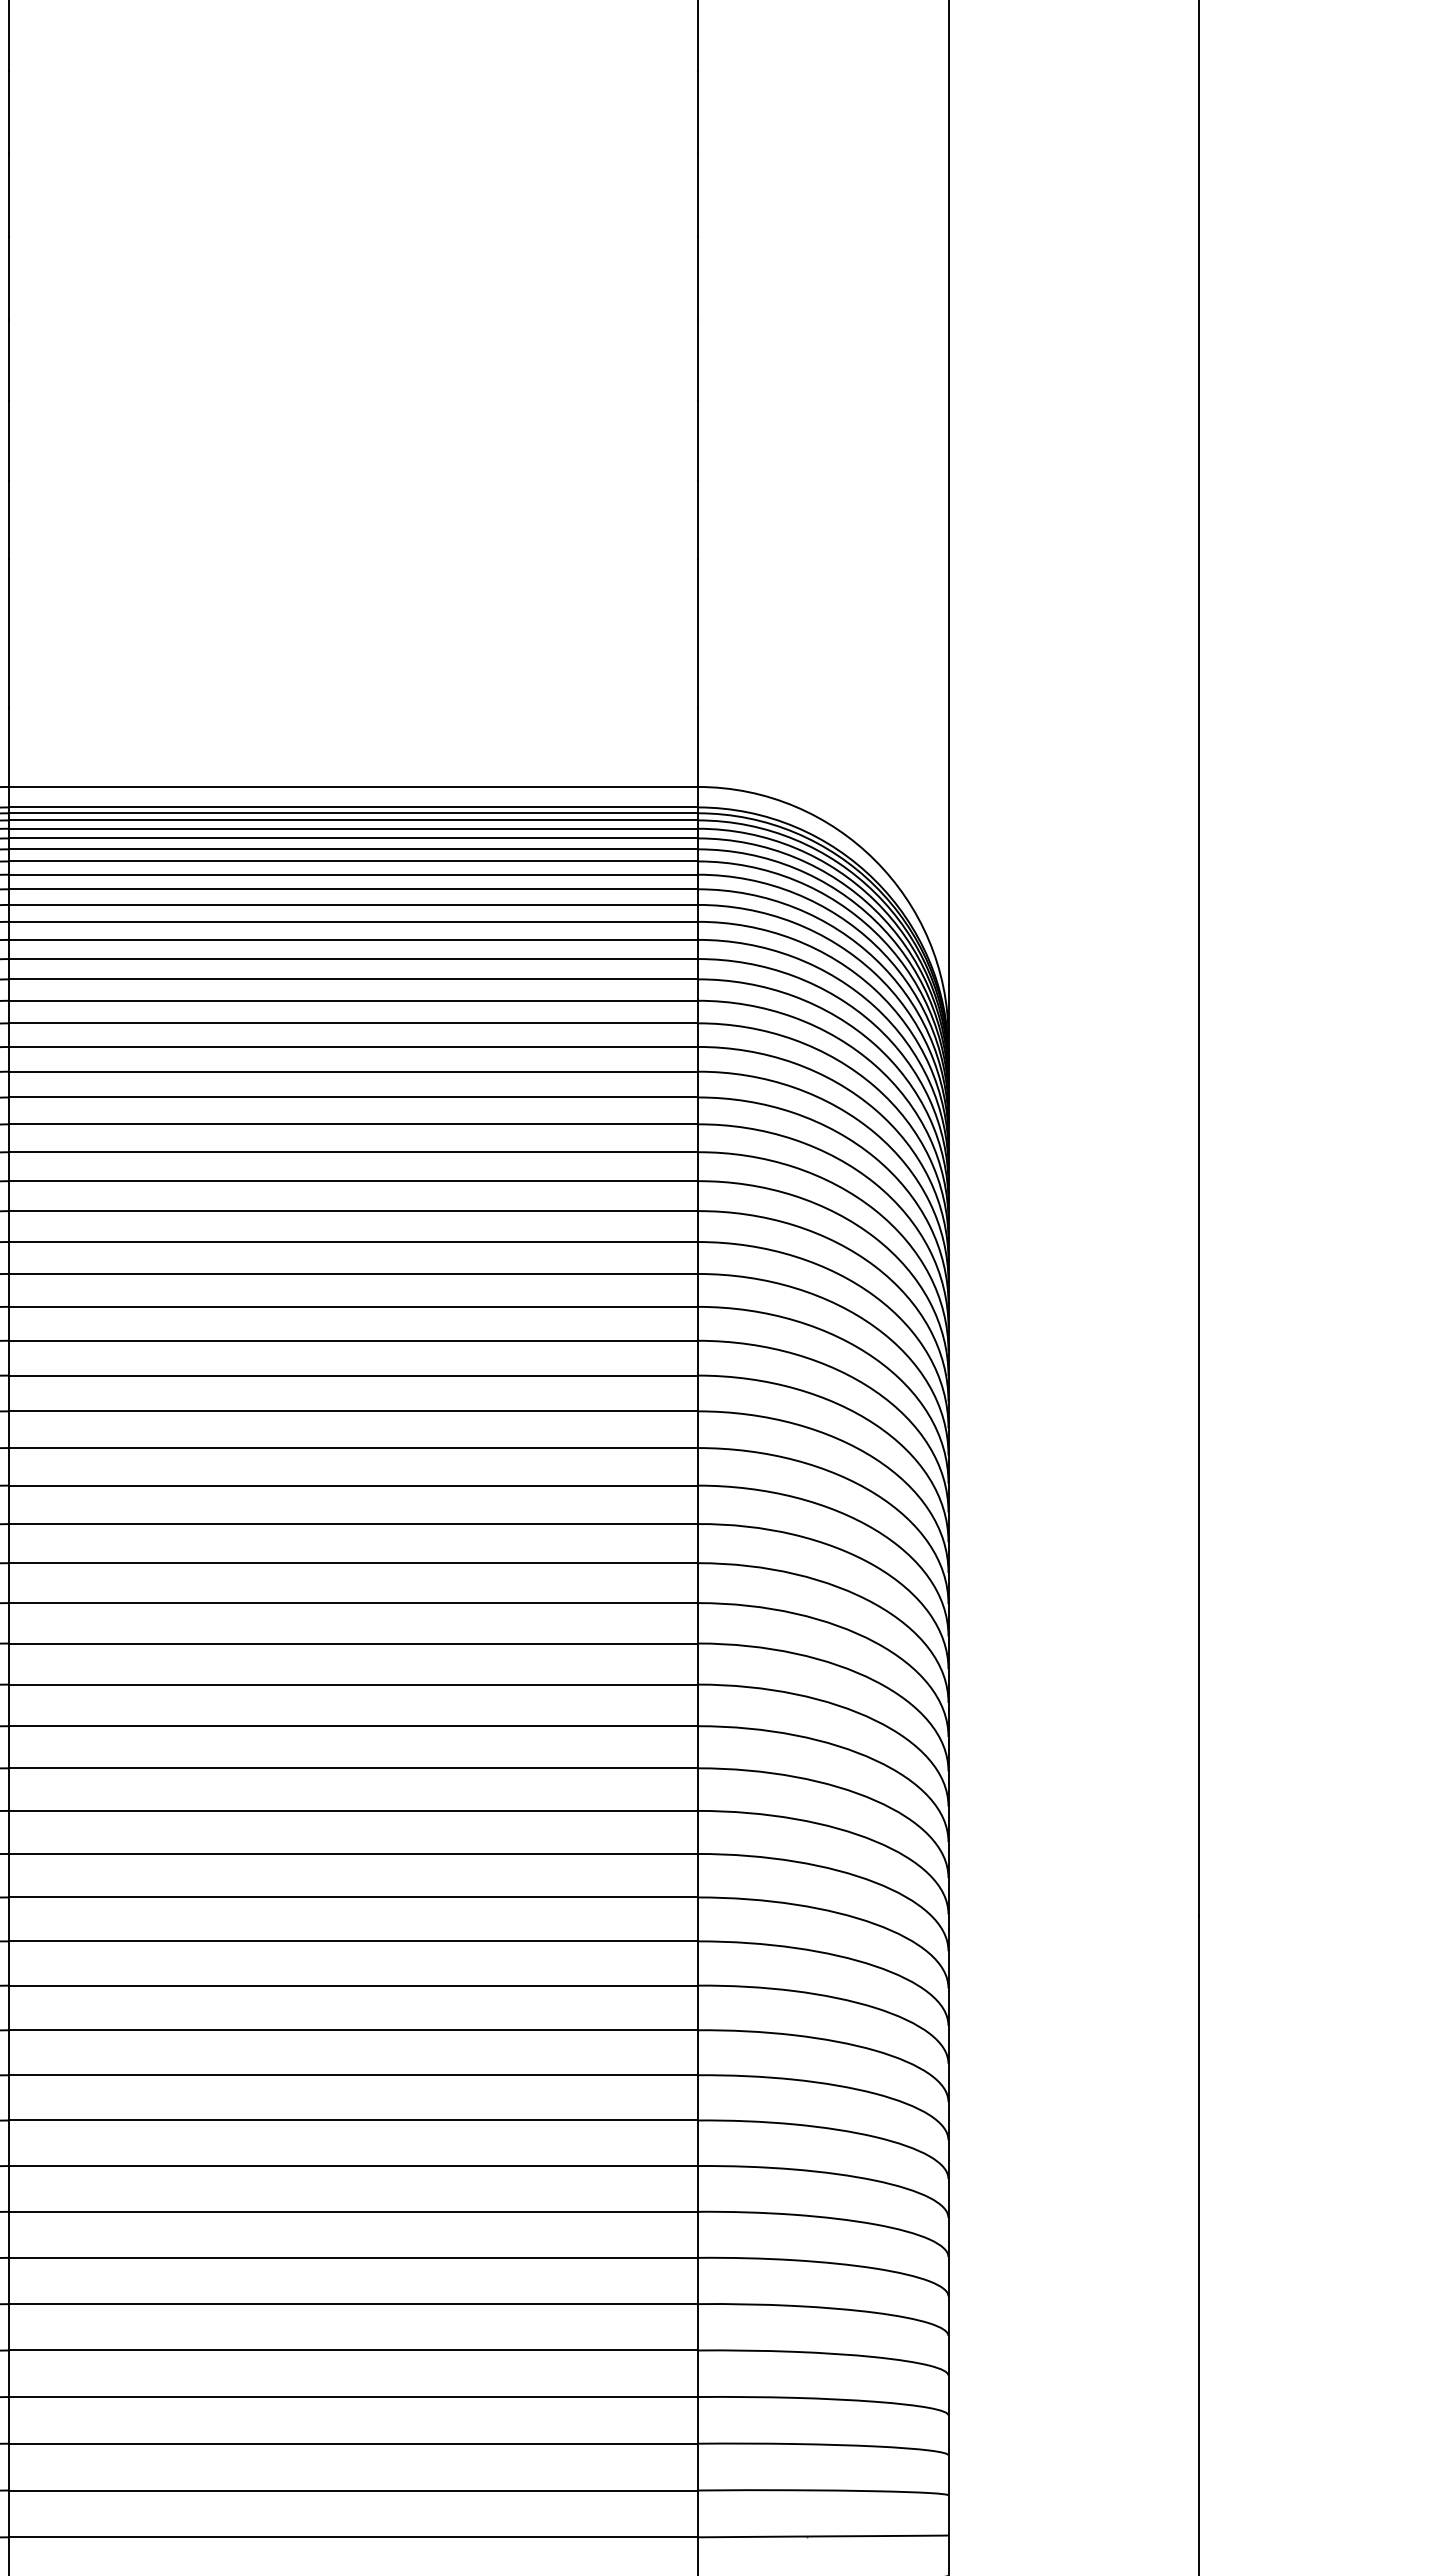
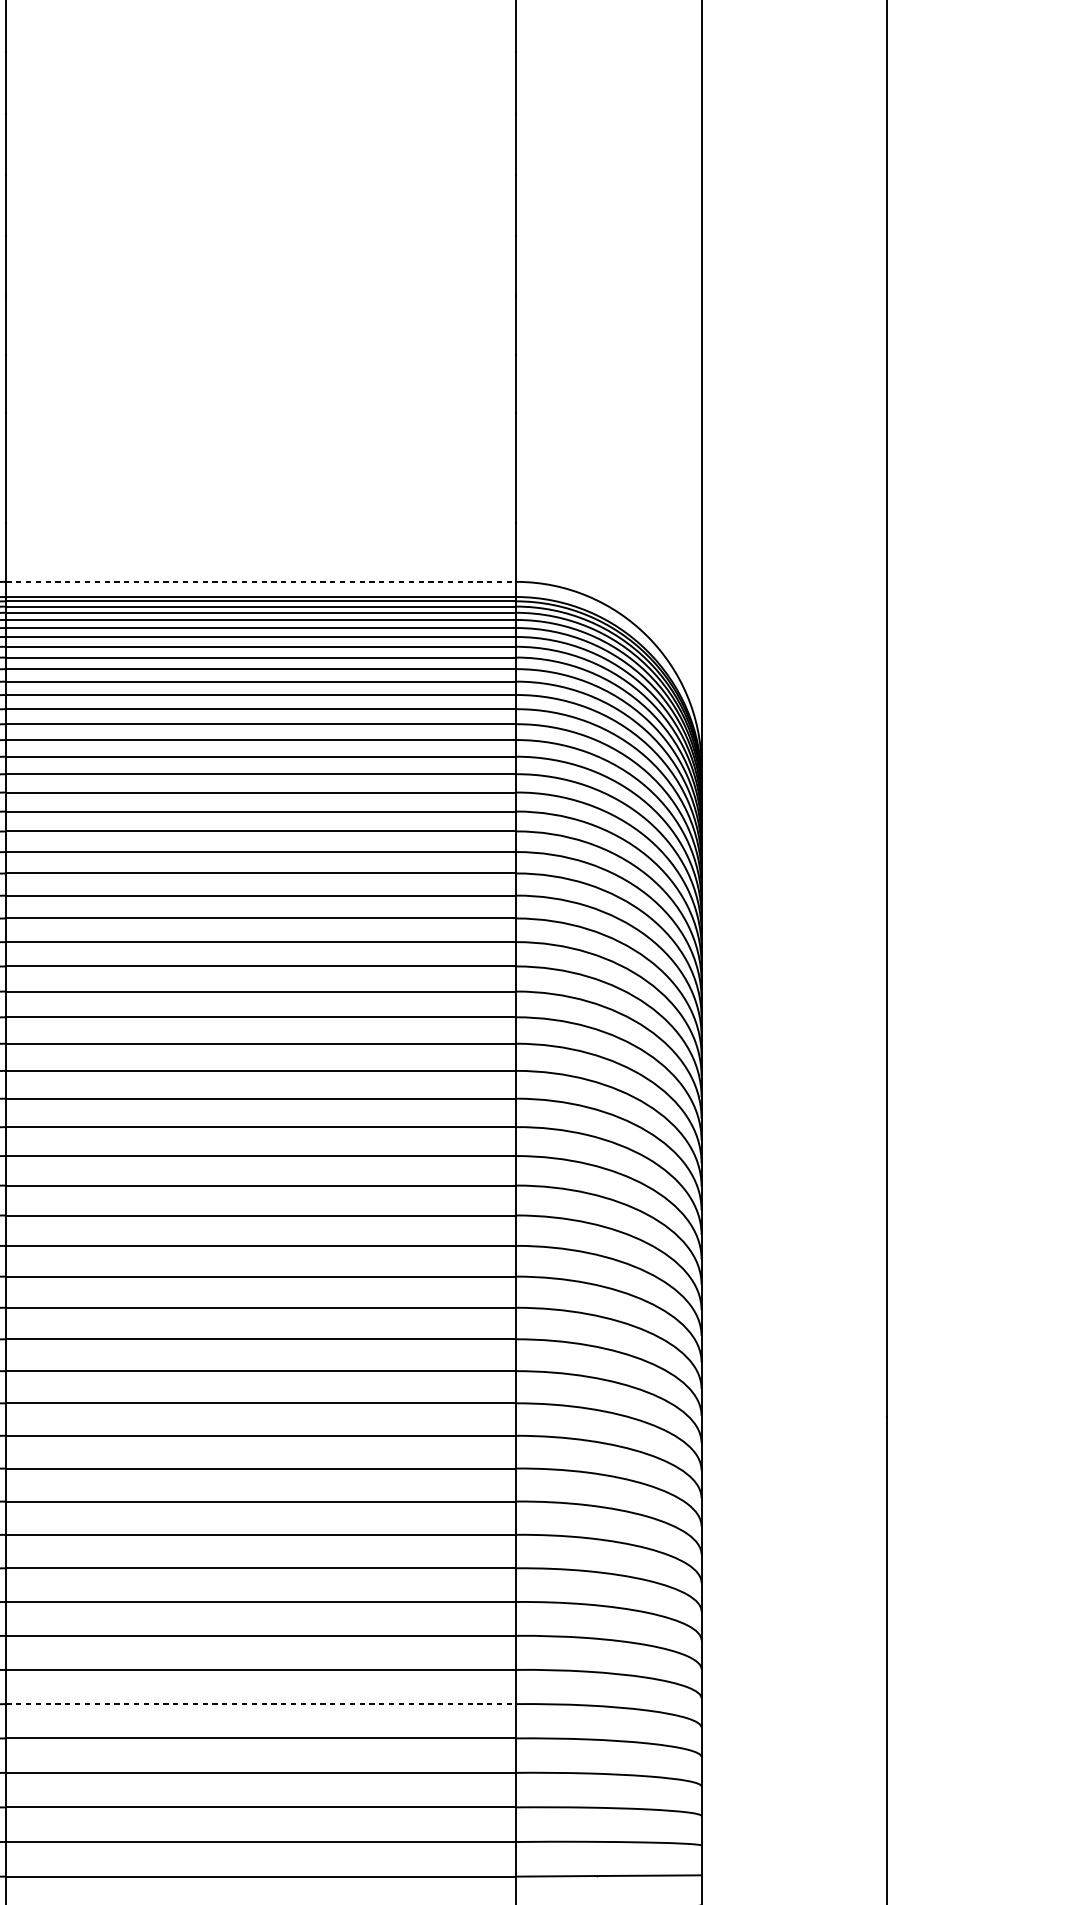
line: (353, 786) -> (261, 581), solid -> dashed
line: (353, 2304) -> (261, 1704), solid -> dashed

